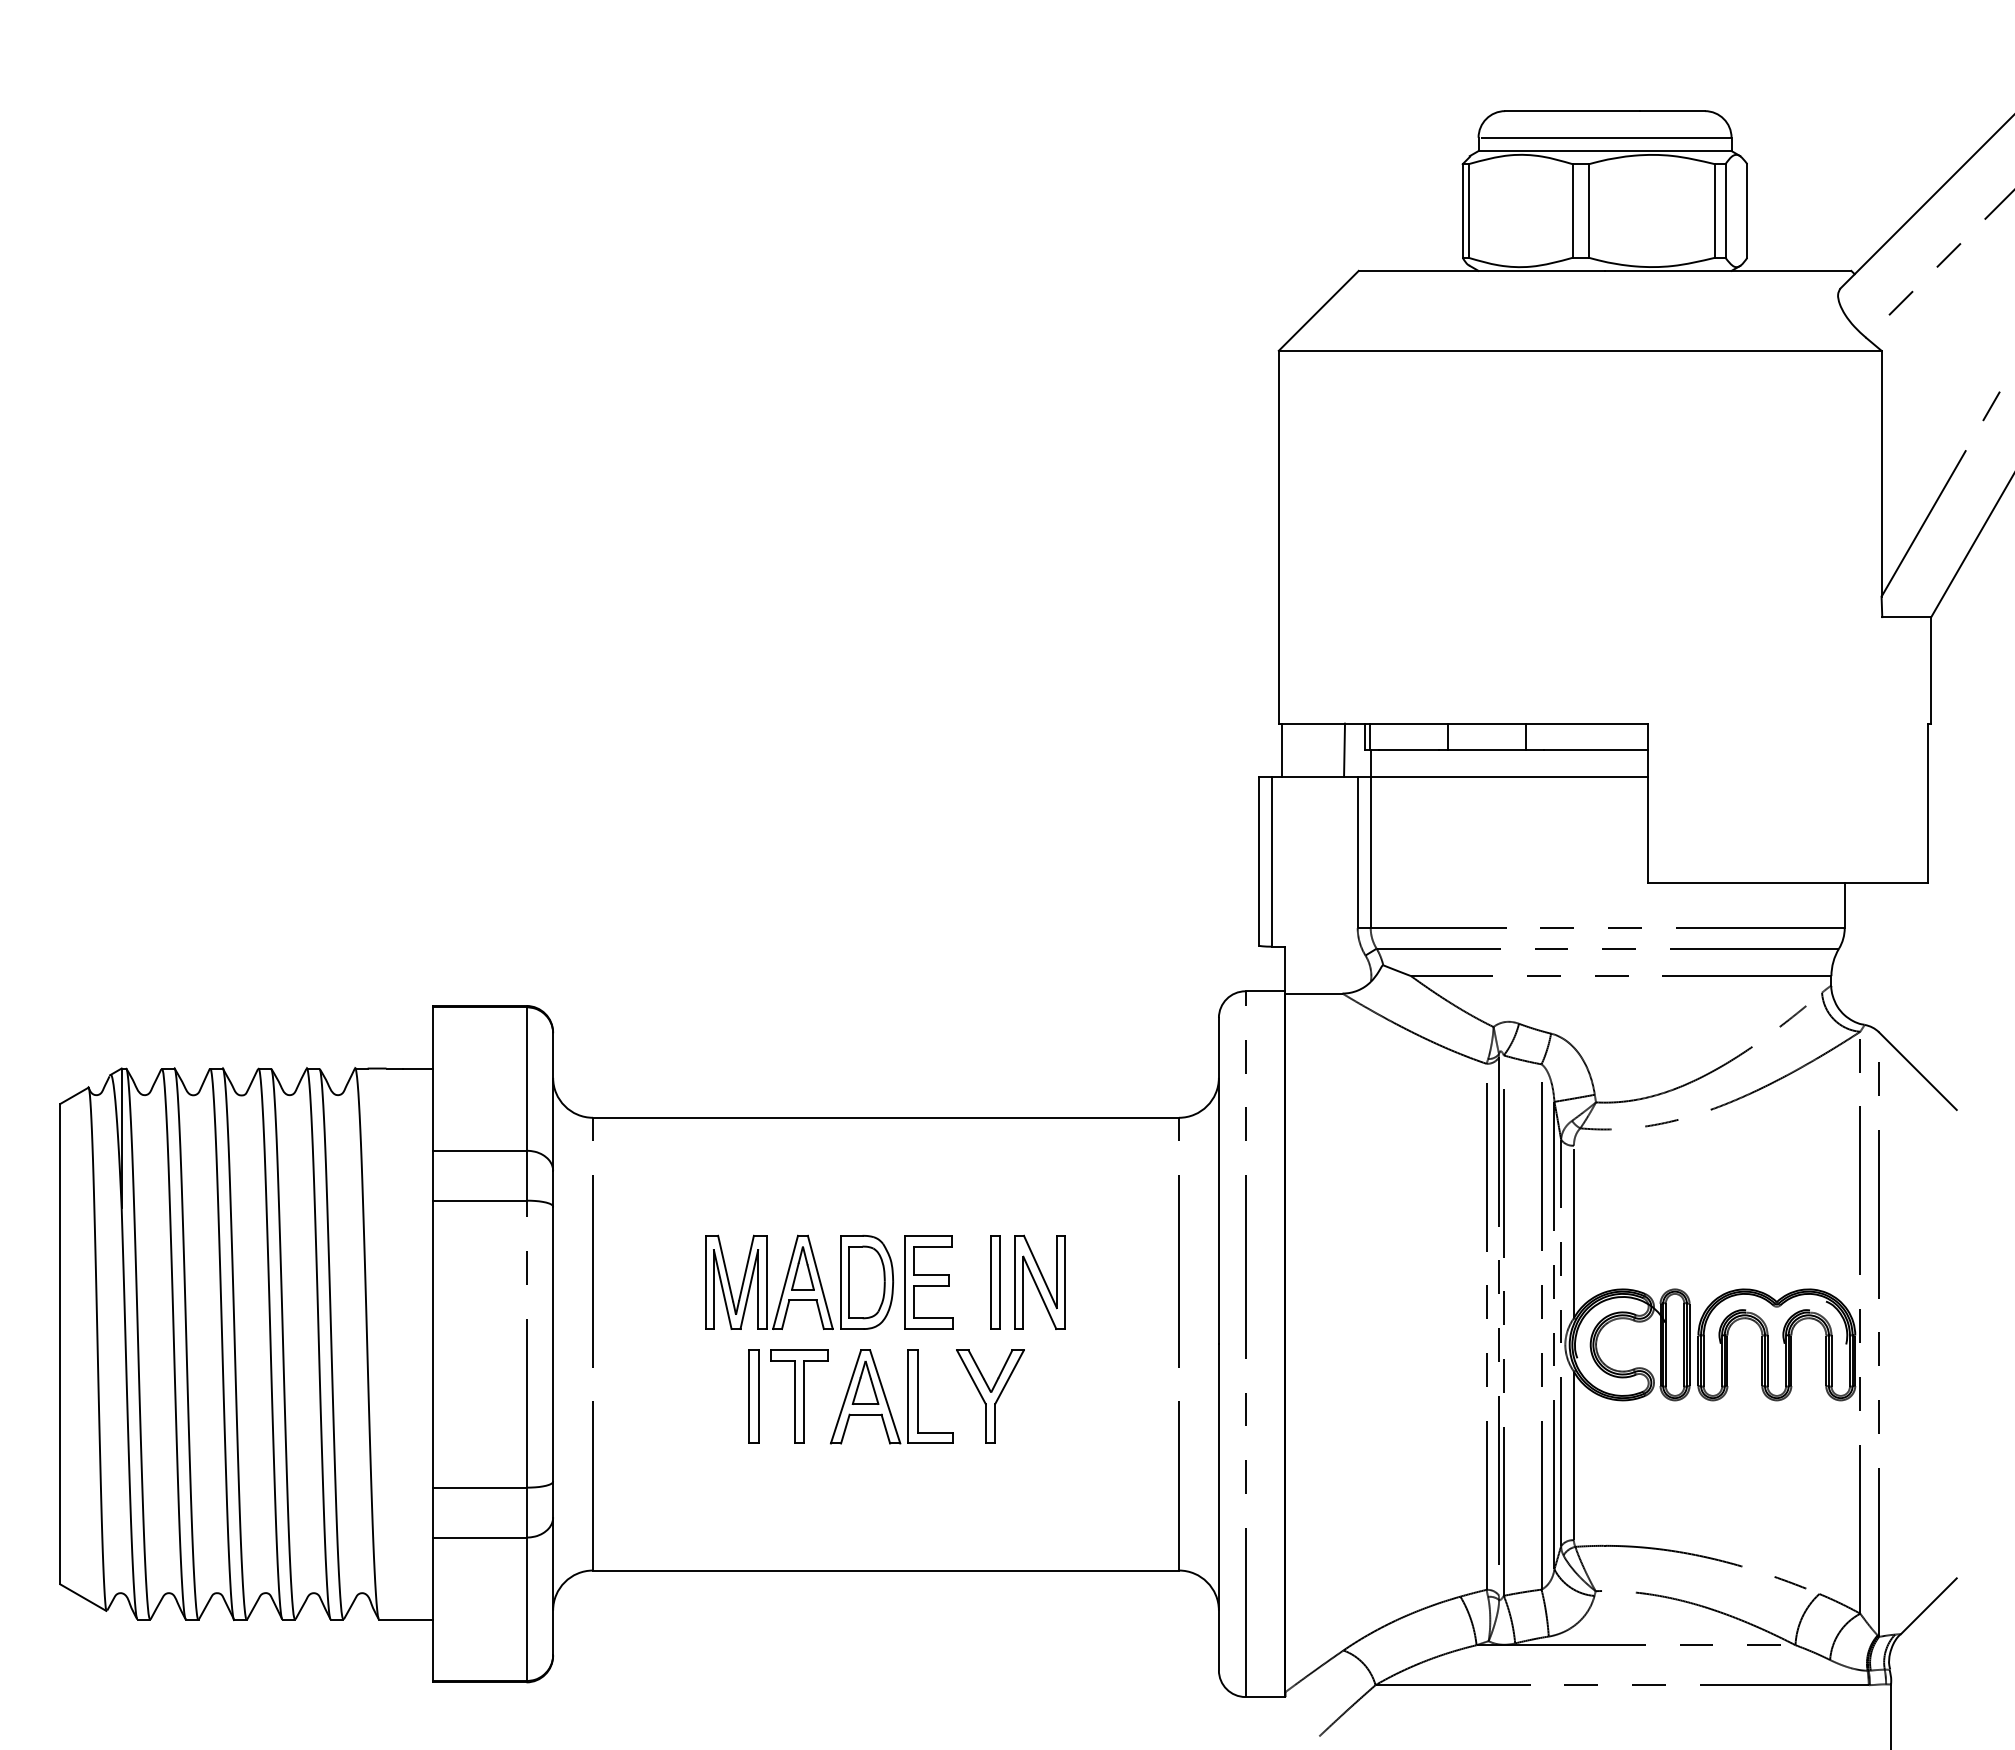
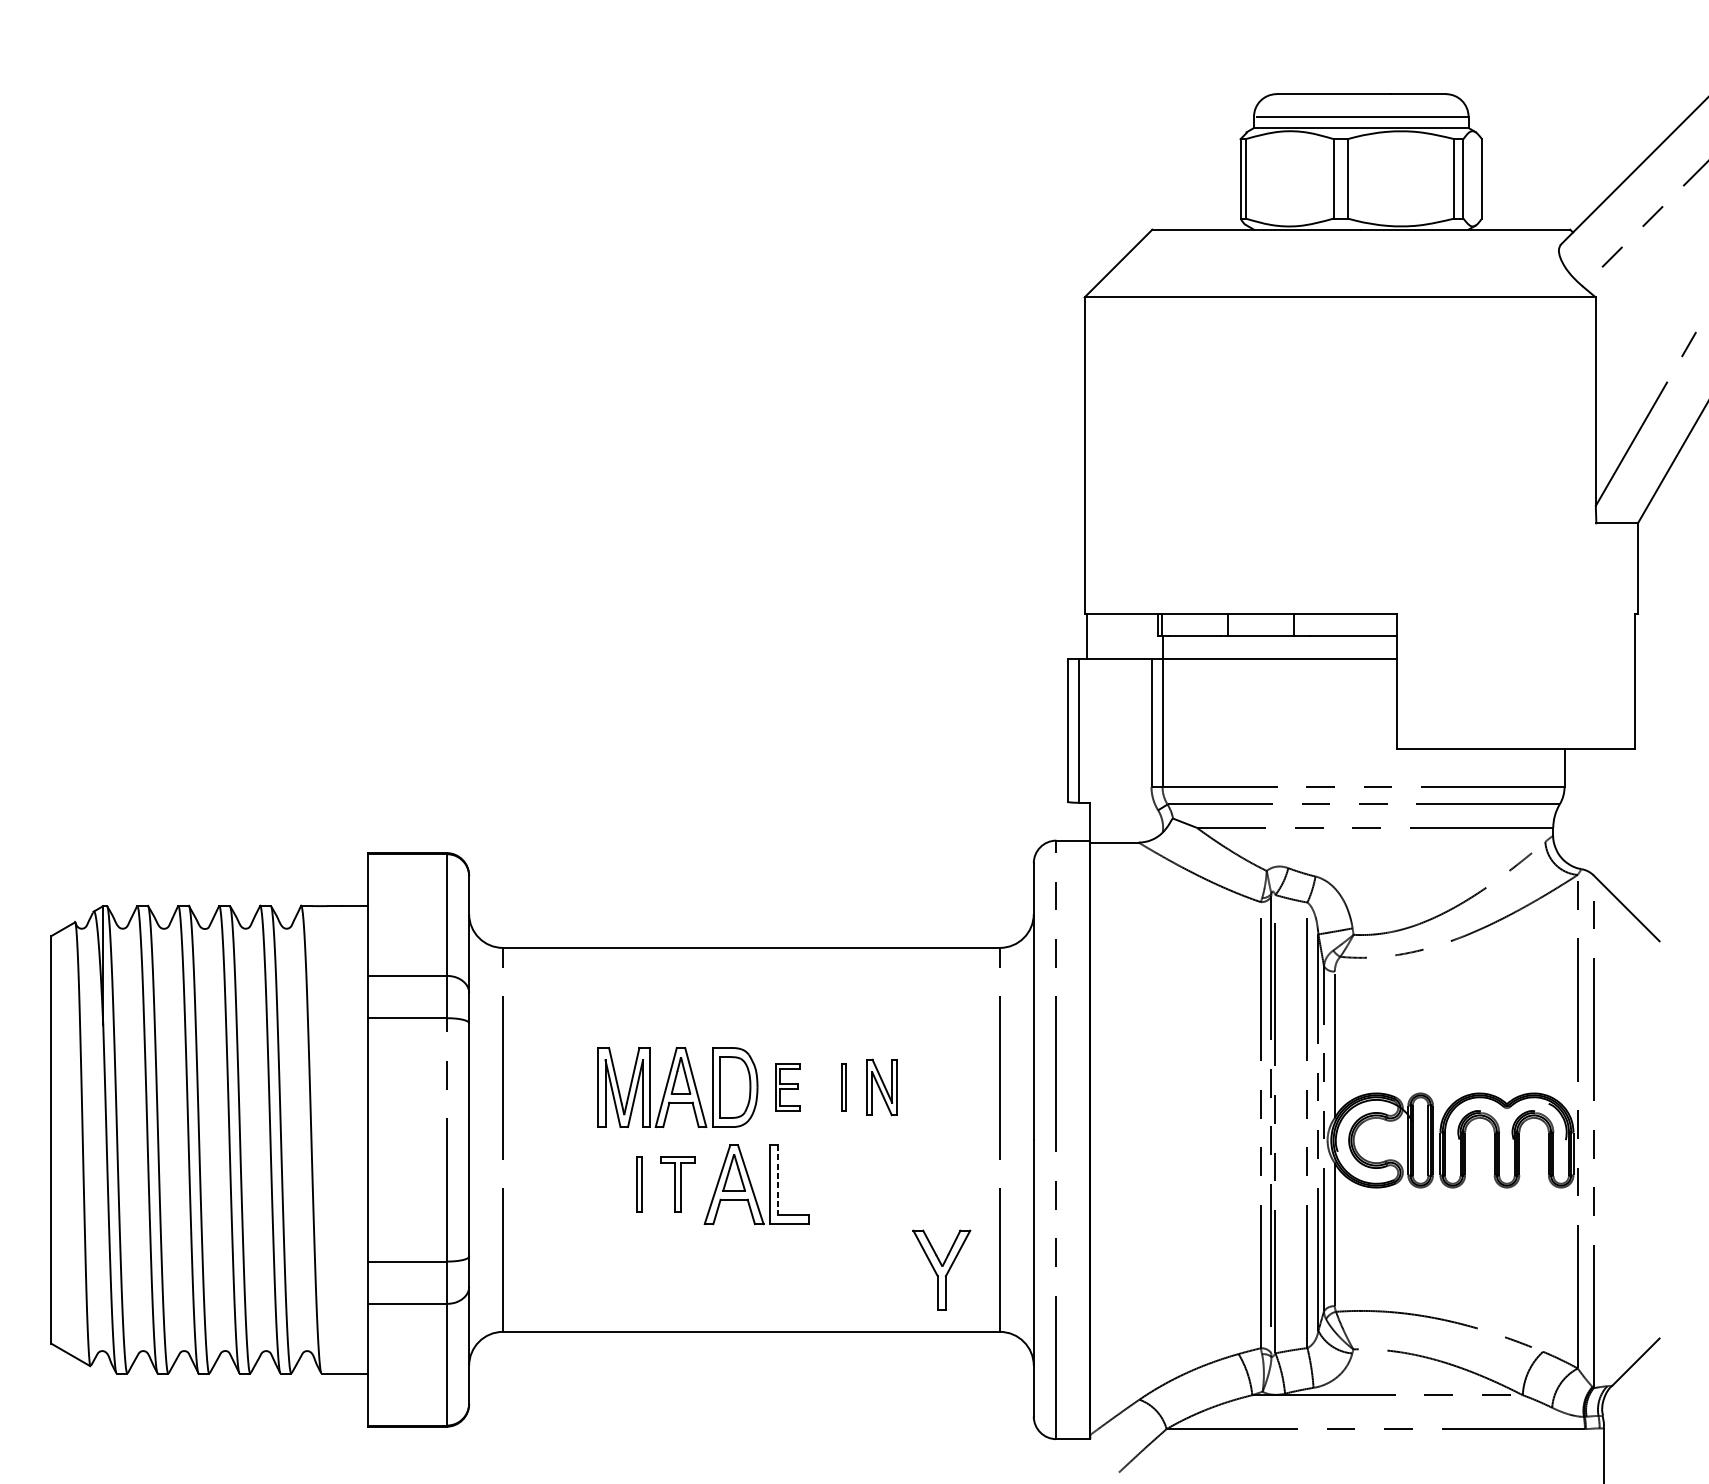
line: (1344, 749) -> (1140, 635), removed
part: (1039, 1281) -> (881, 1086), size x0.7
part: (928, 1282) -> (787, 1087), size x0.6
part: (995, 1282) -> (844, 1087), size x0.6
line: (917, 1391) -> (778, 1180), solid -> dashed
part: (753, 1396) -> (639, 1184), size x0.7
part: (799, 1396) -> (678, 1184), size x0.7
part: (990, 1396) -> (941, 1269), moved

